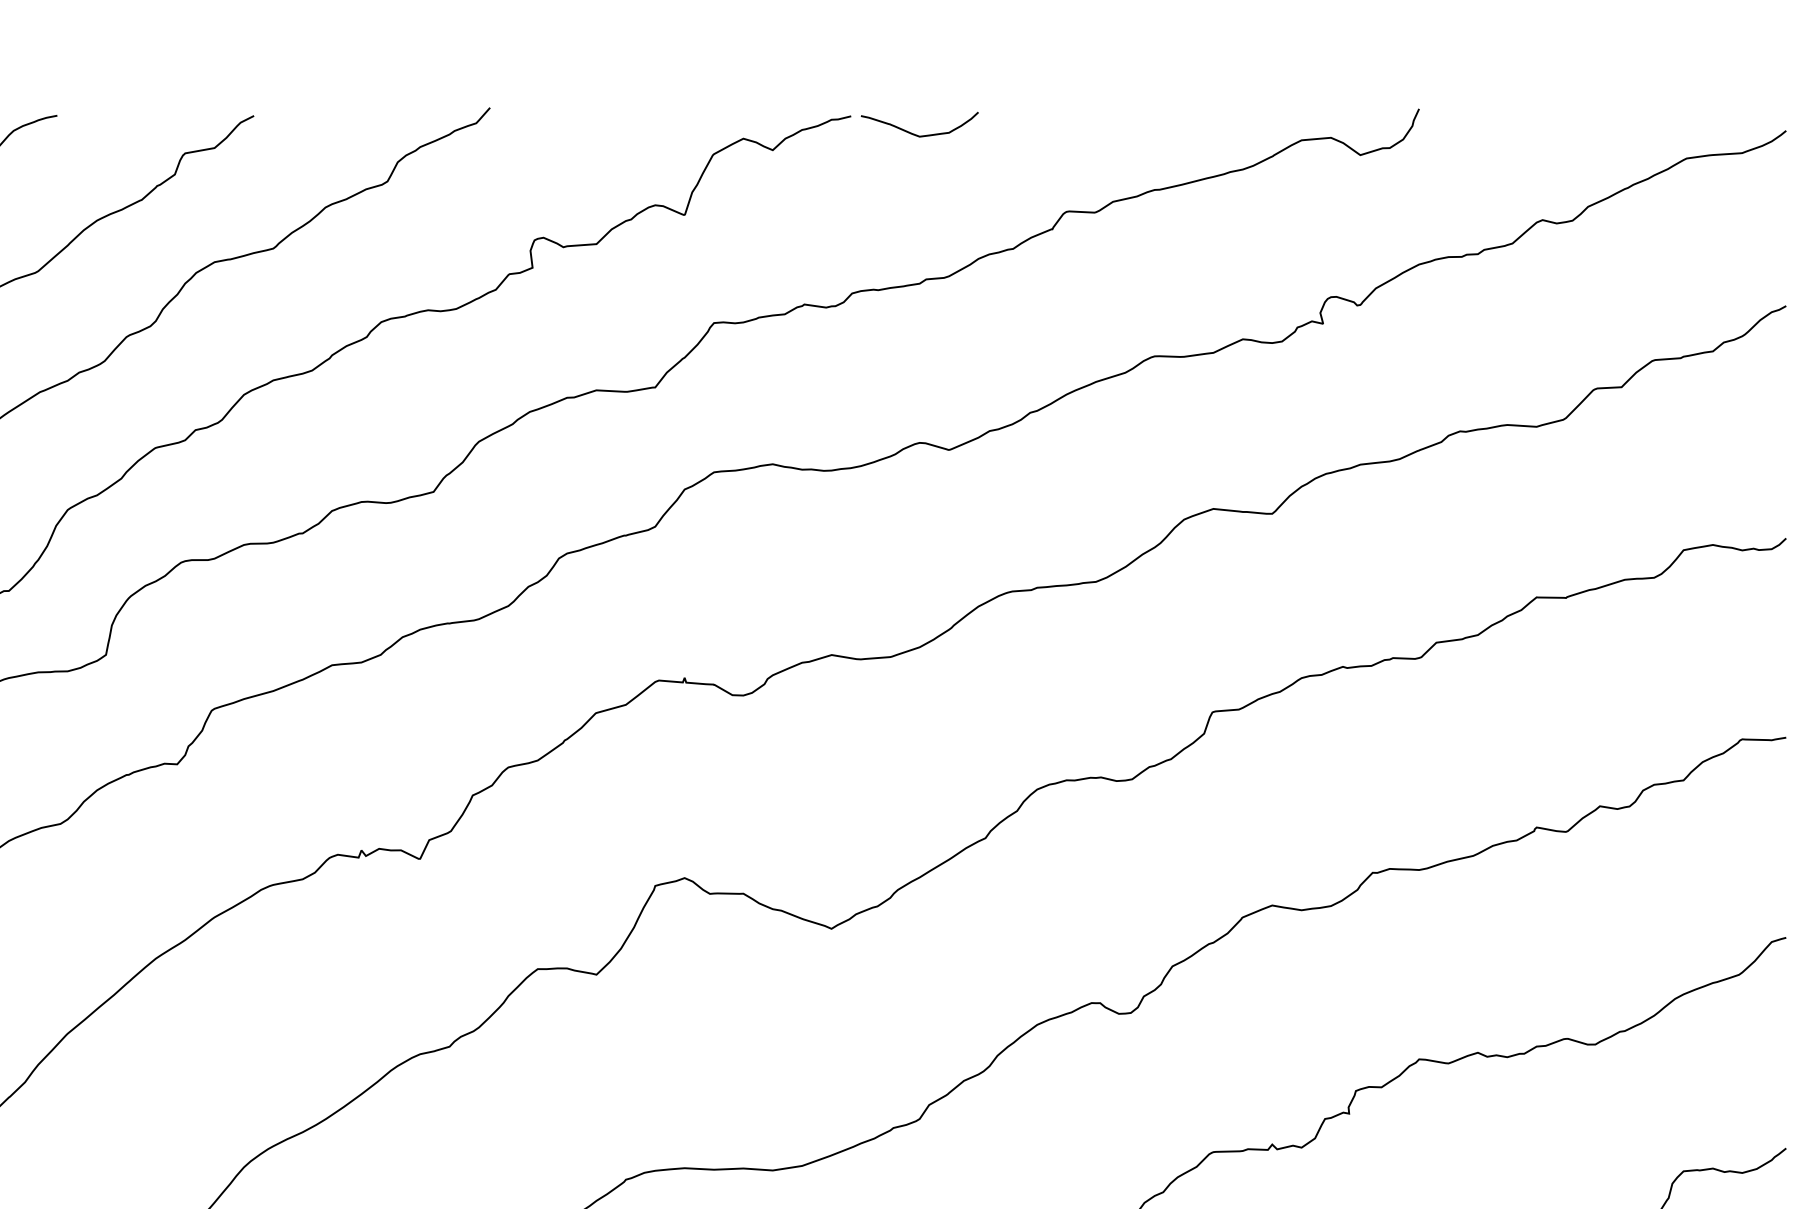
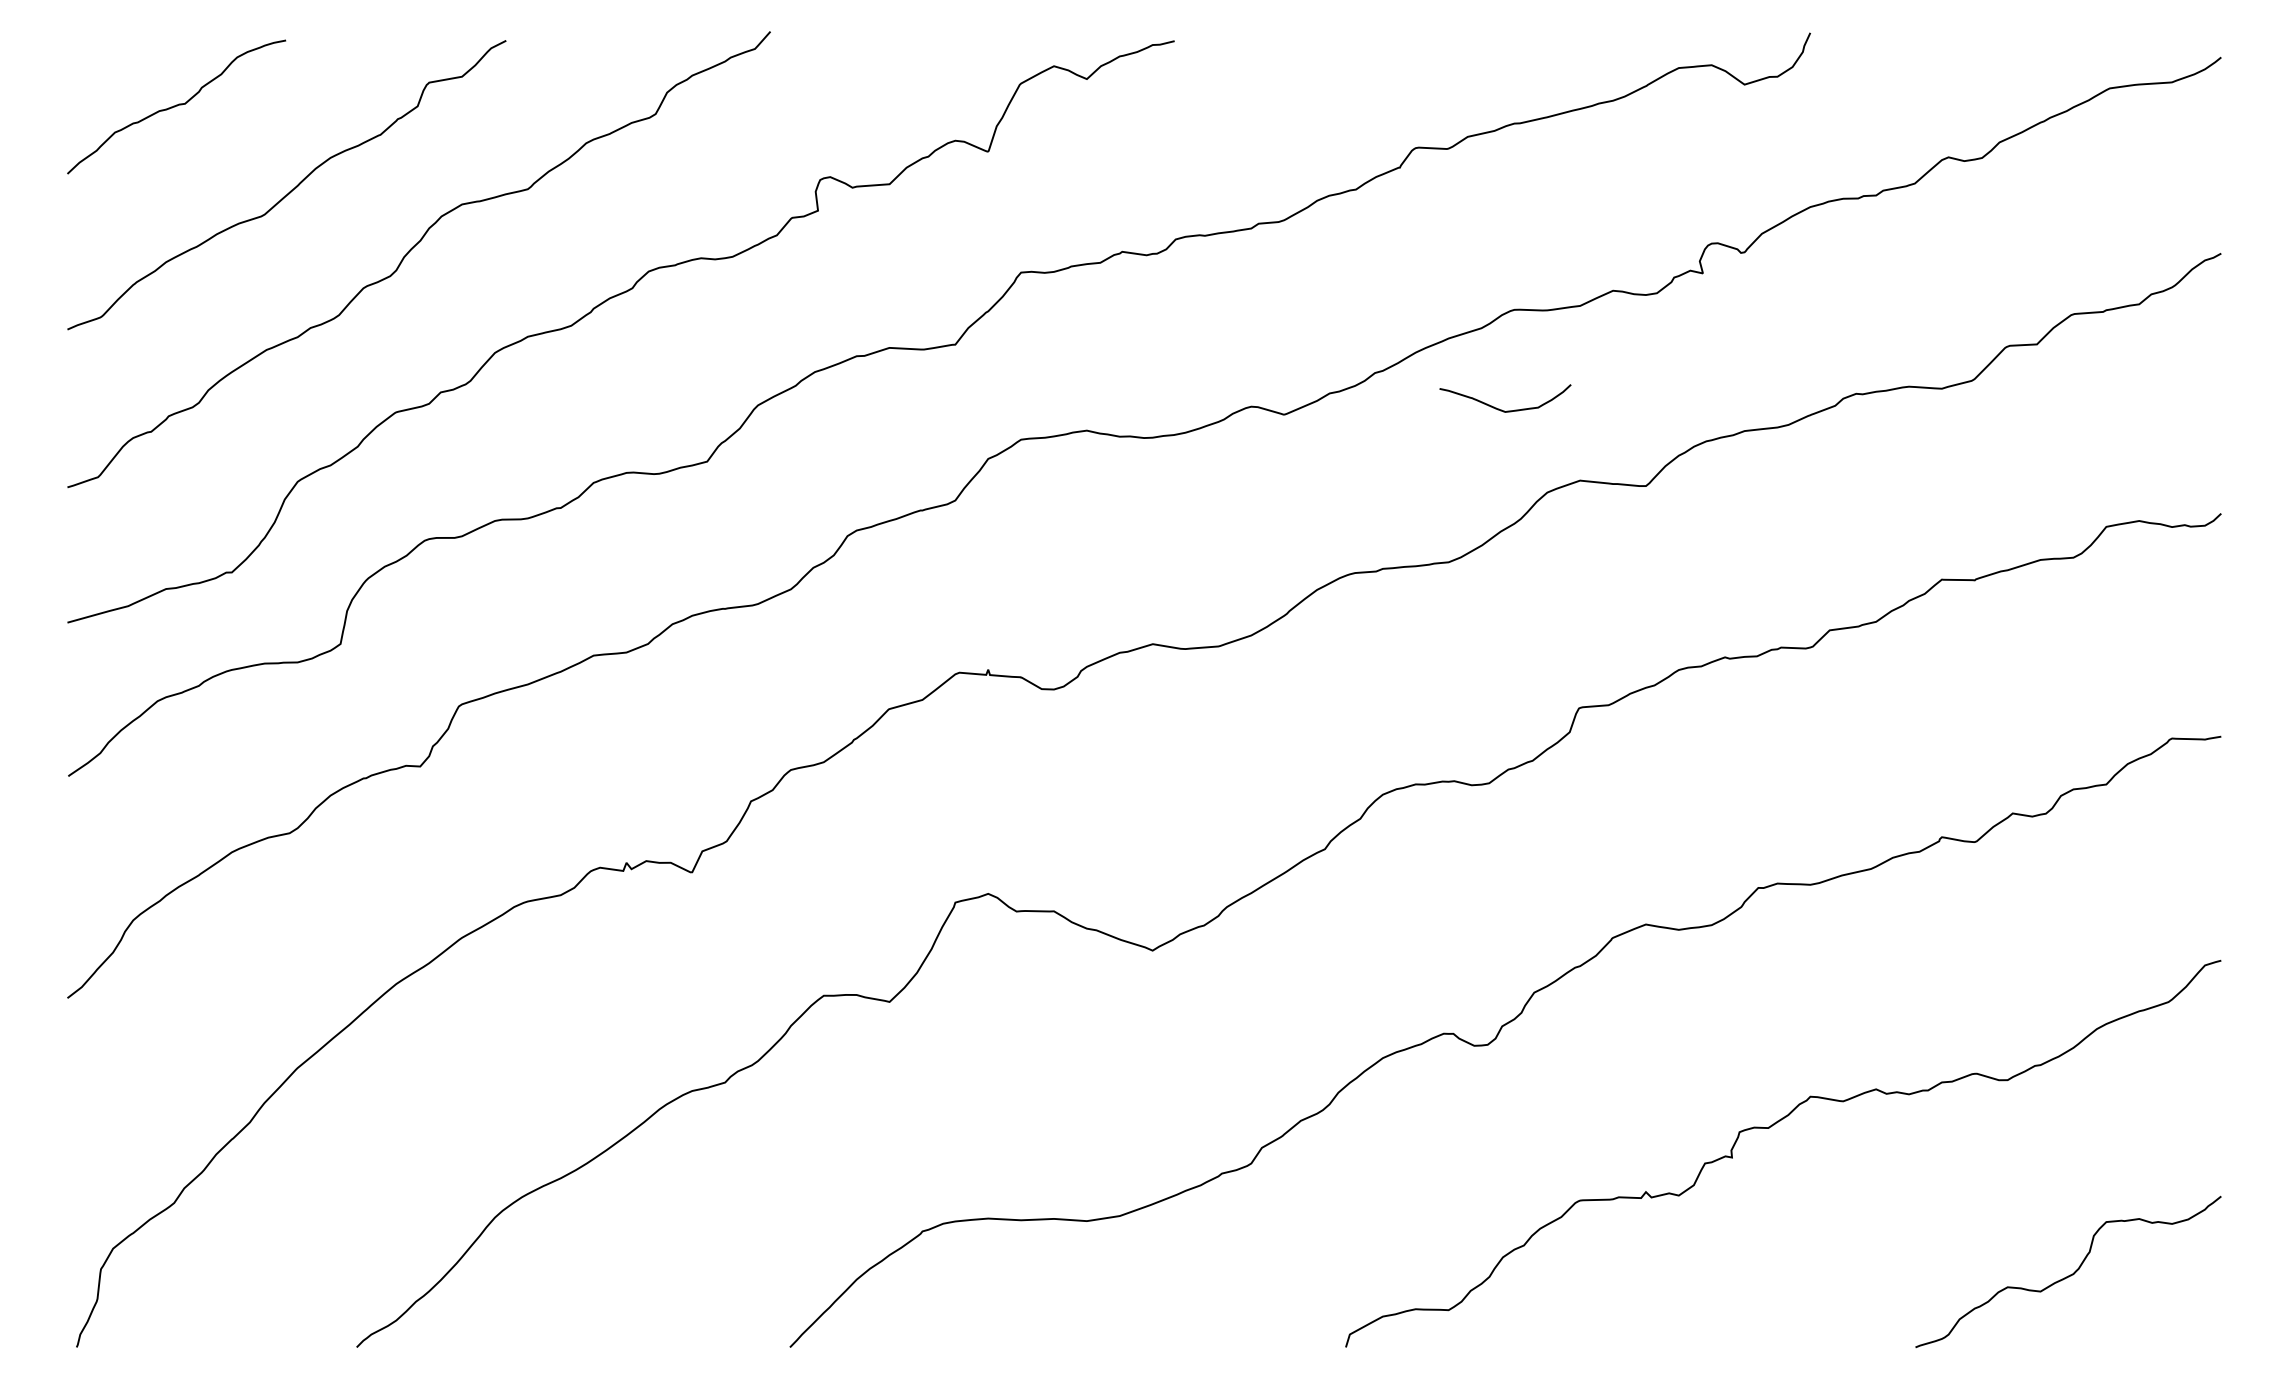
curve: (914, 133) -> (1499, 408), moved

